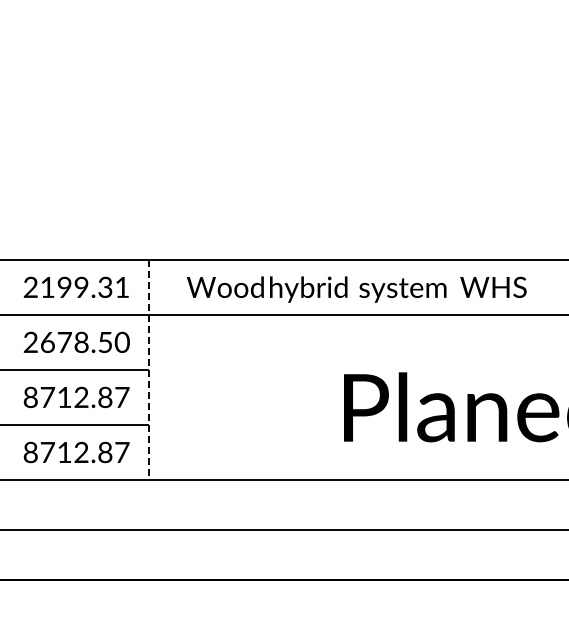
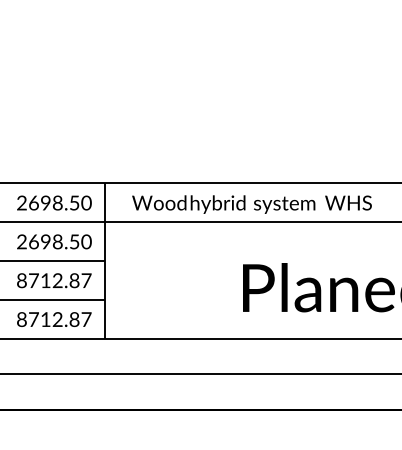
text: (85, 286) -> (60, 202), 2199.31 -> 2698.50
text: (64, 341) -> (45, 241), 2678.50 -> 2698.50
line: (148, 370) -> (105, 261), dashed -> solid

